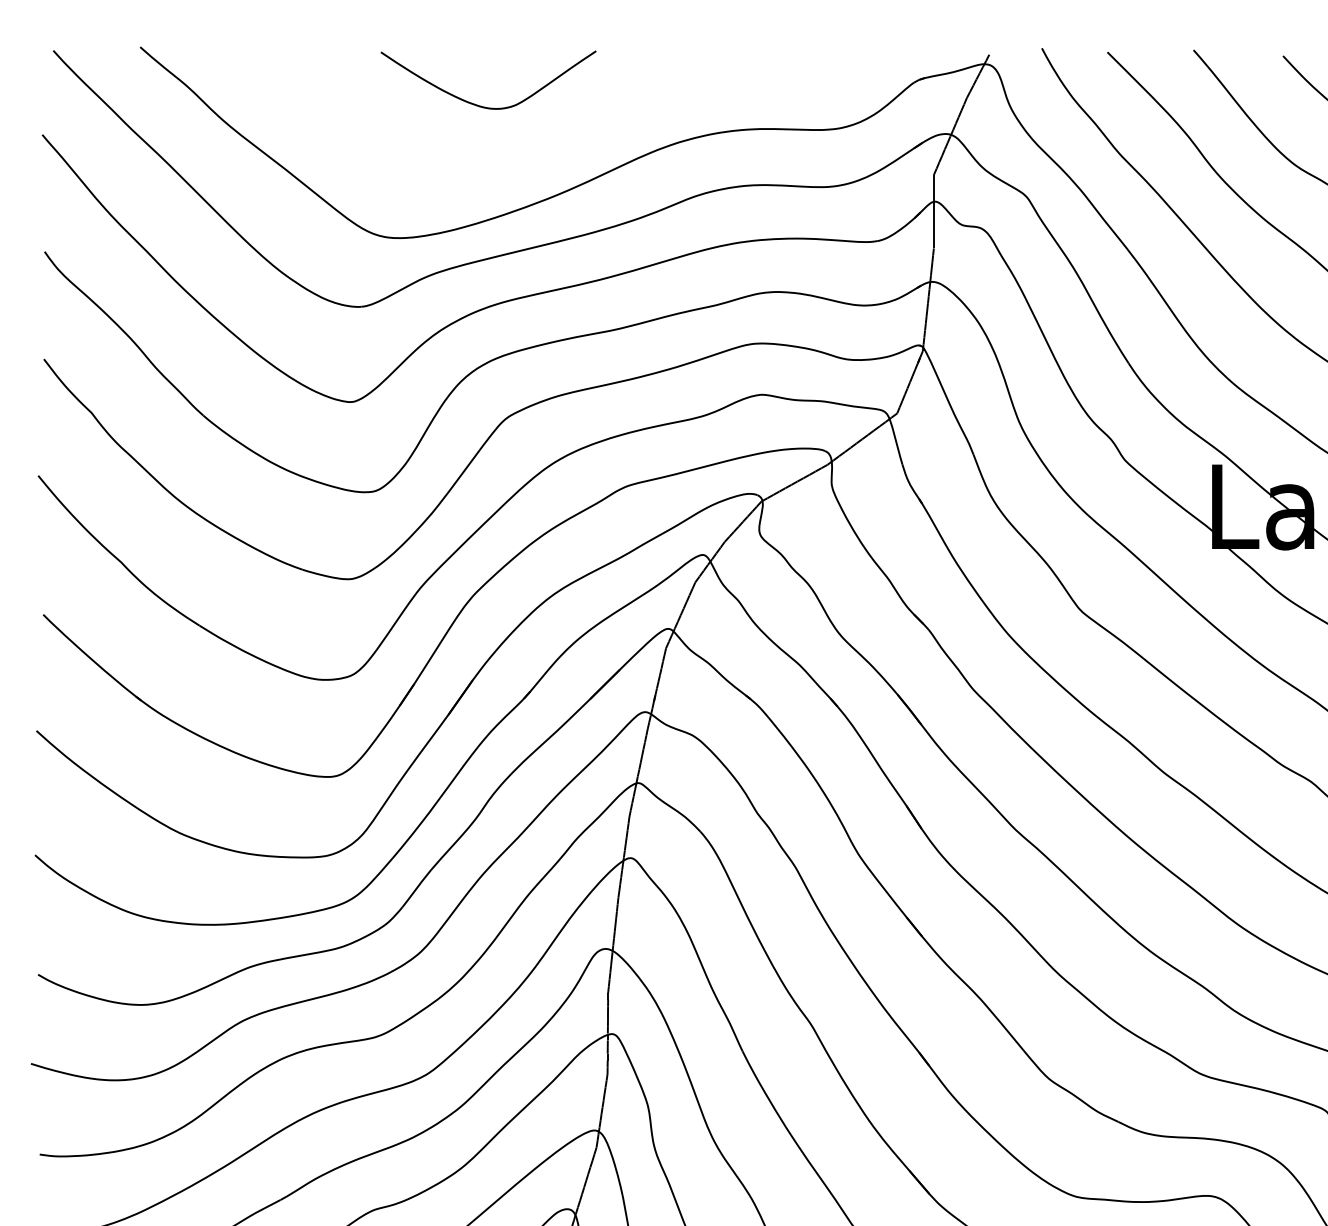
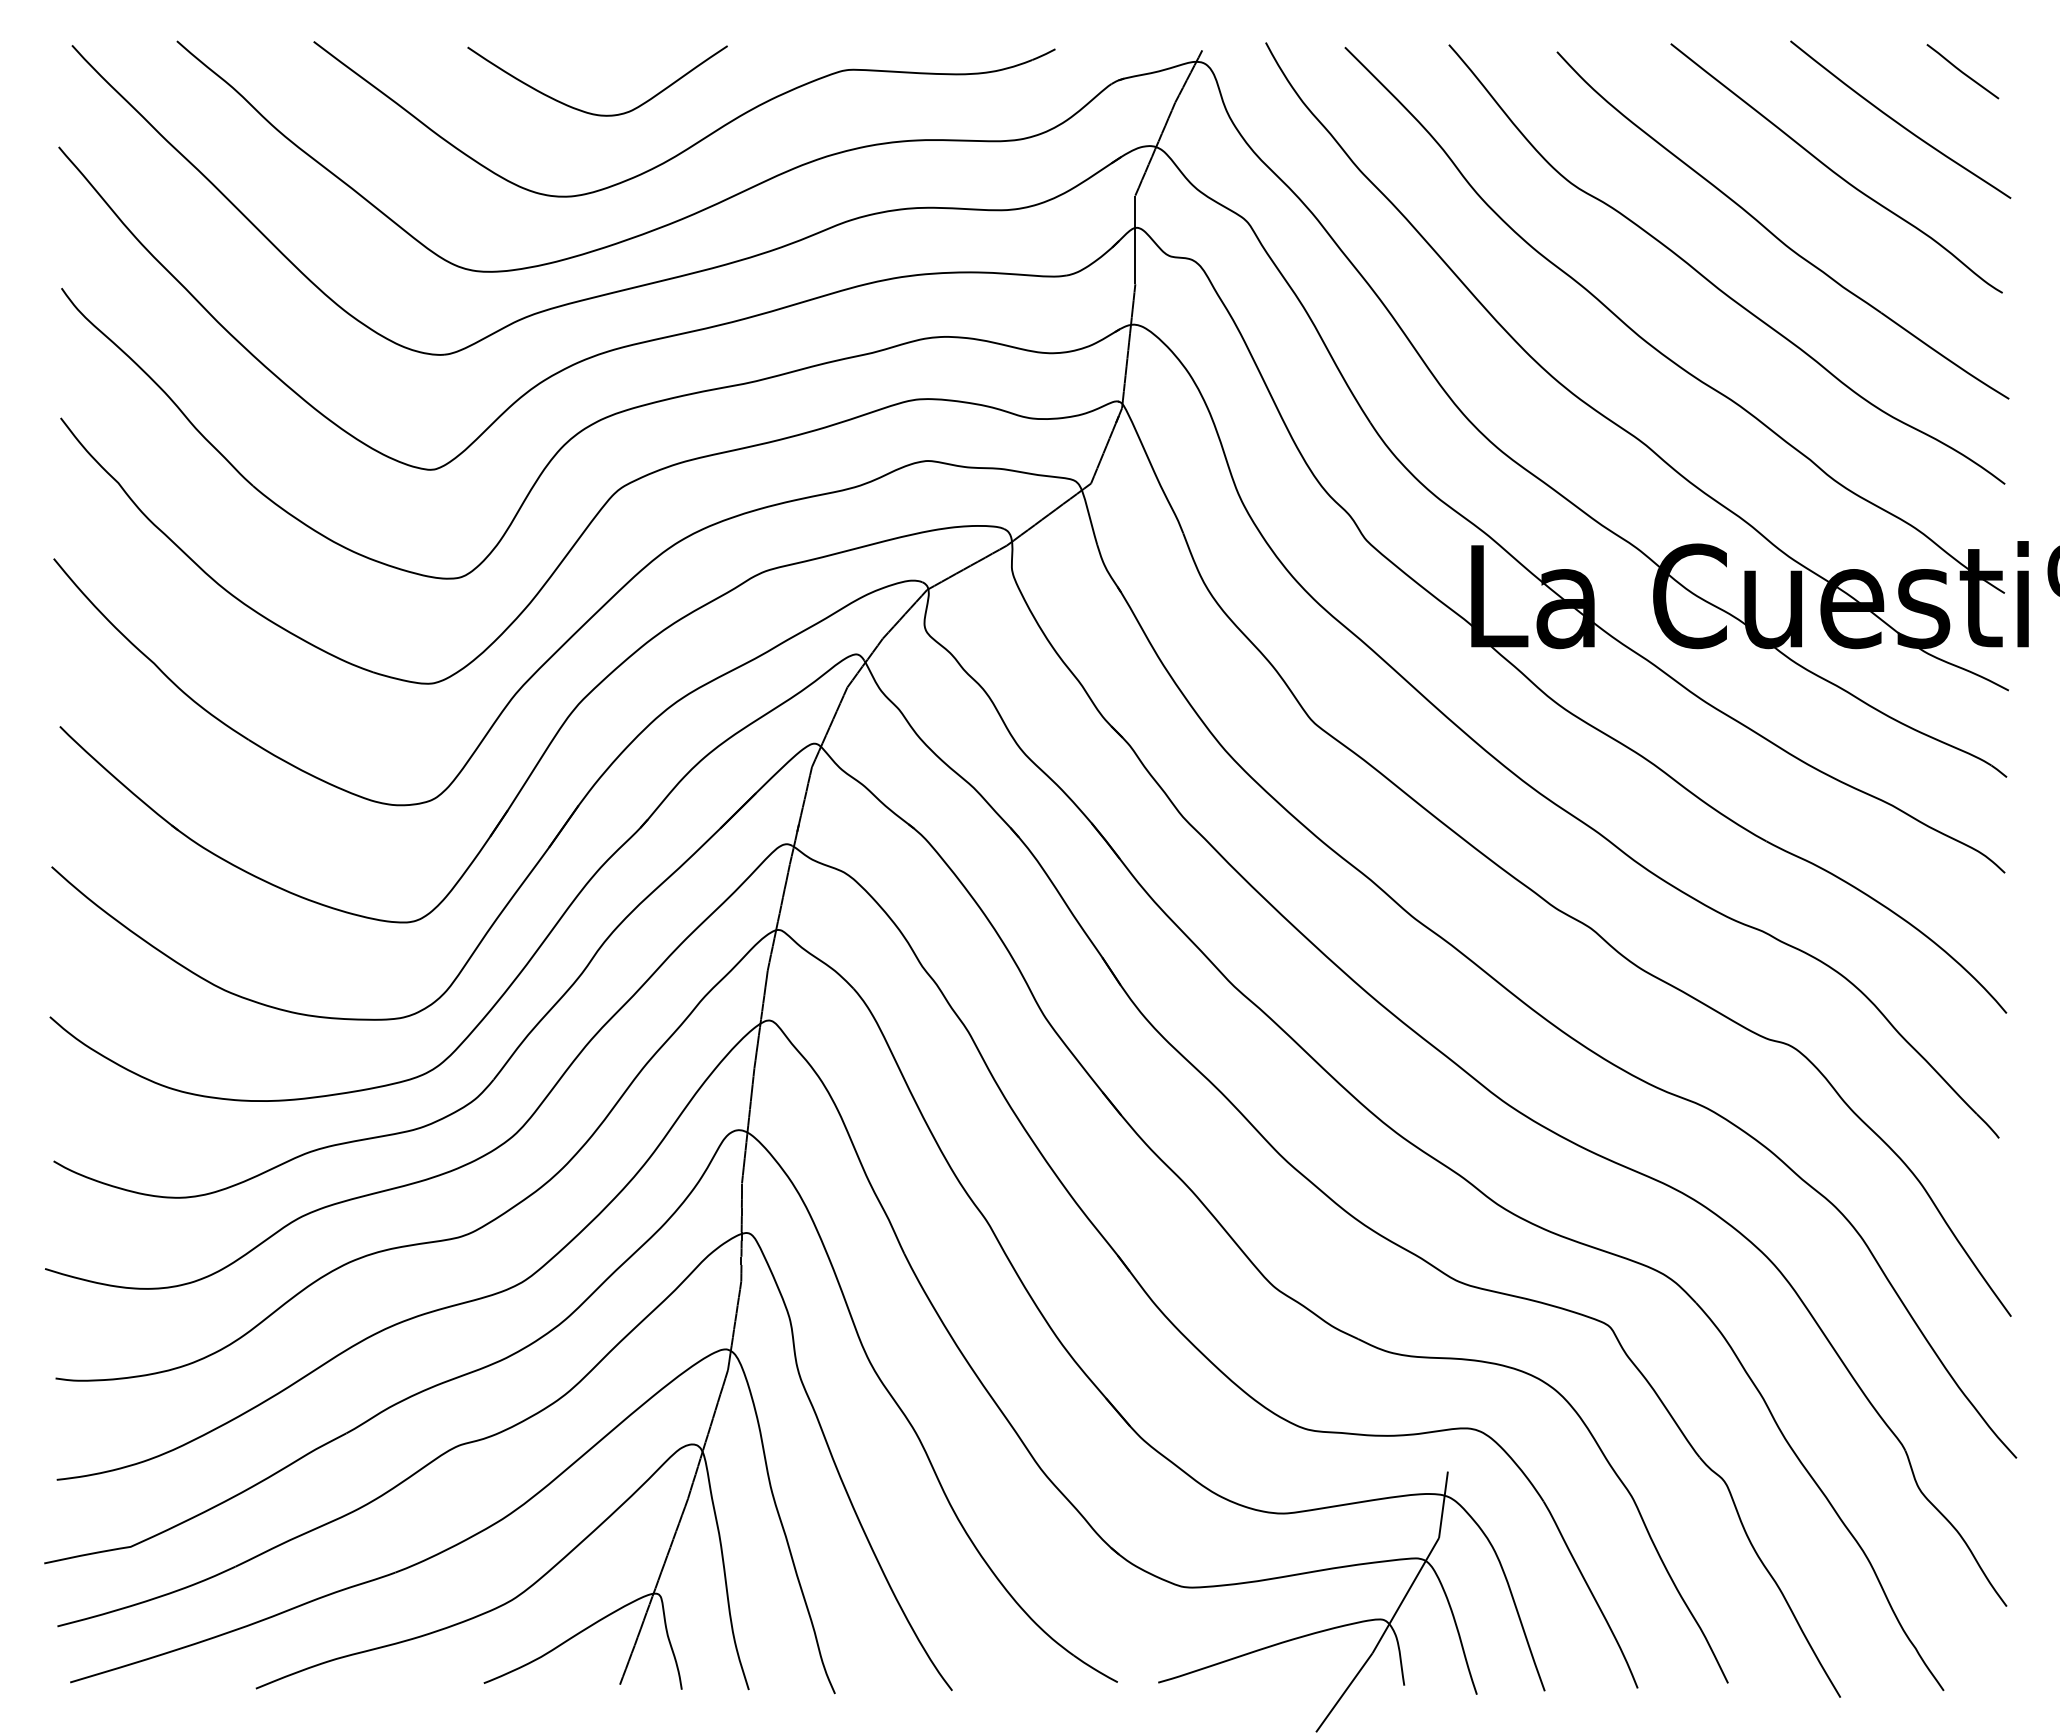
part: (571, 130) -> (697, 141), added

